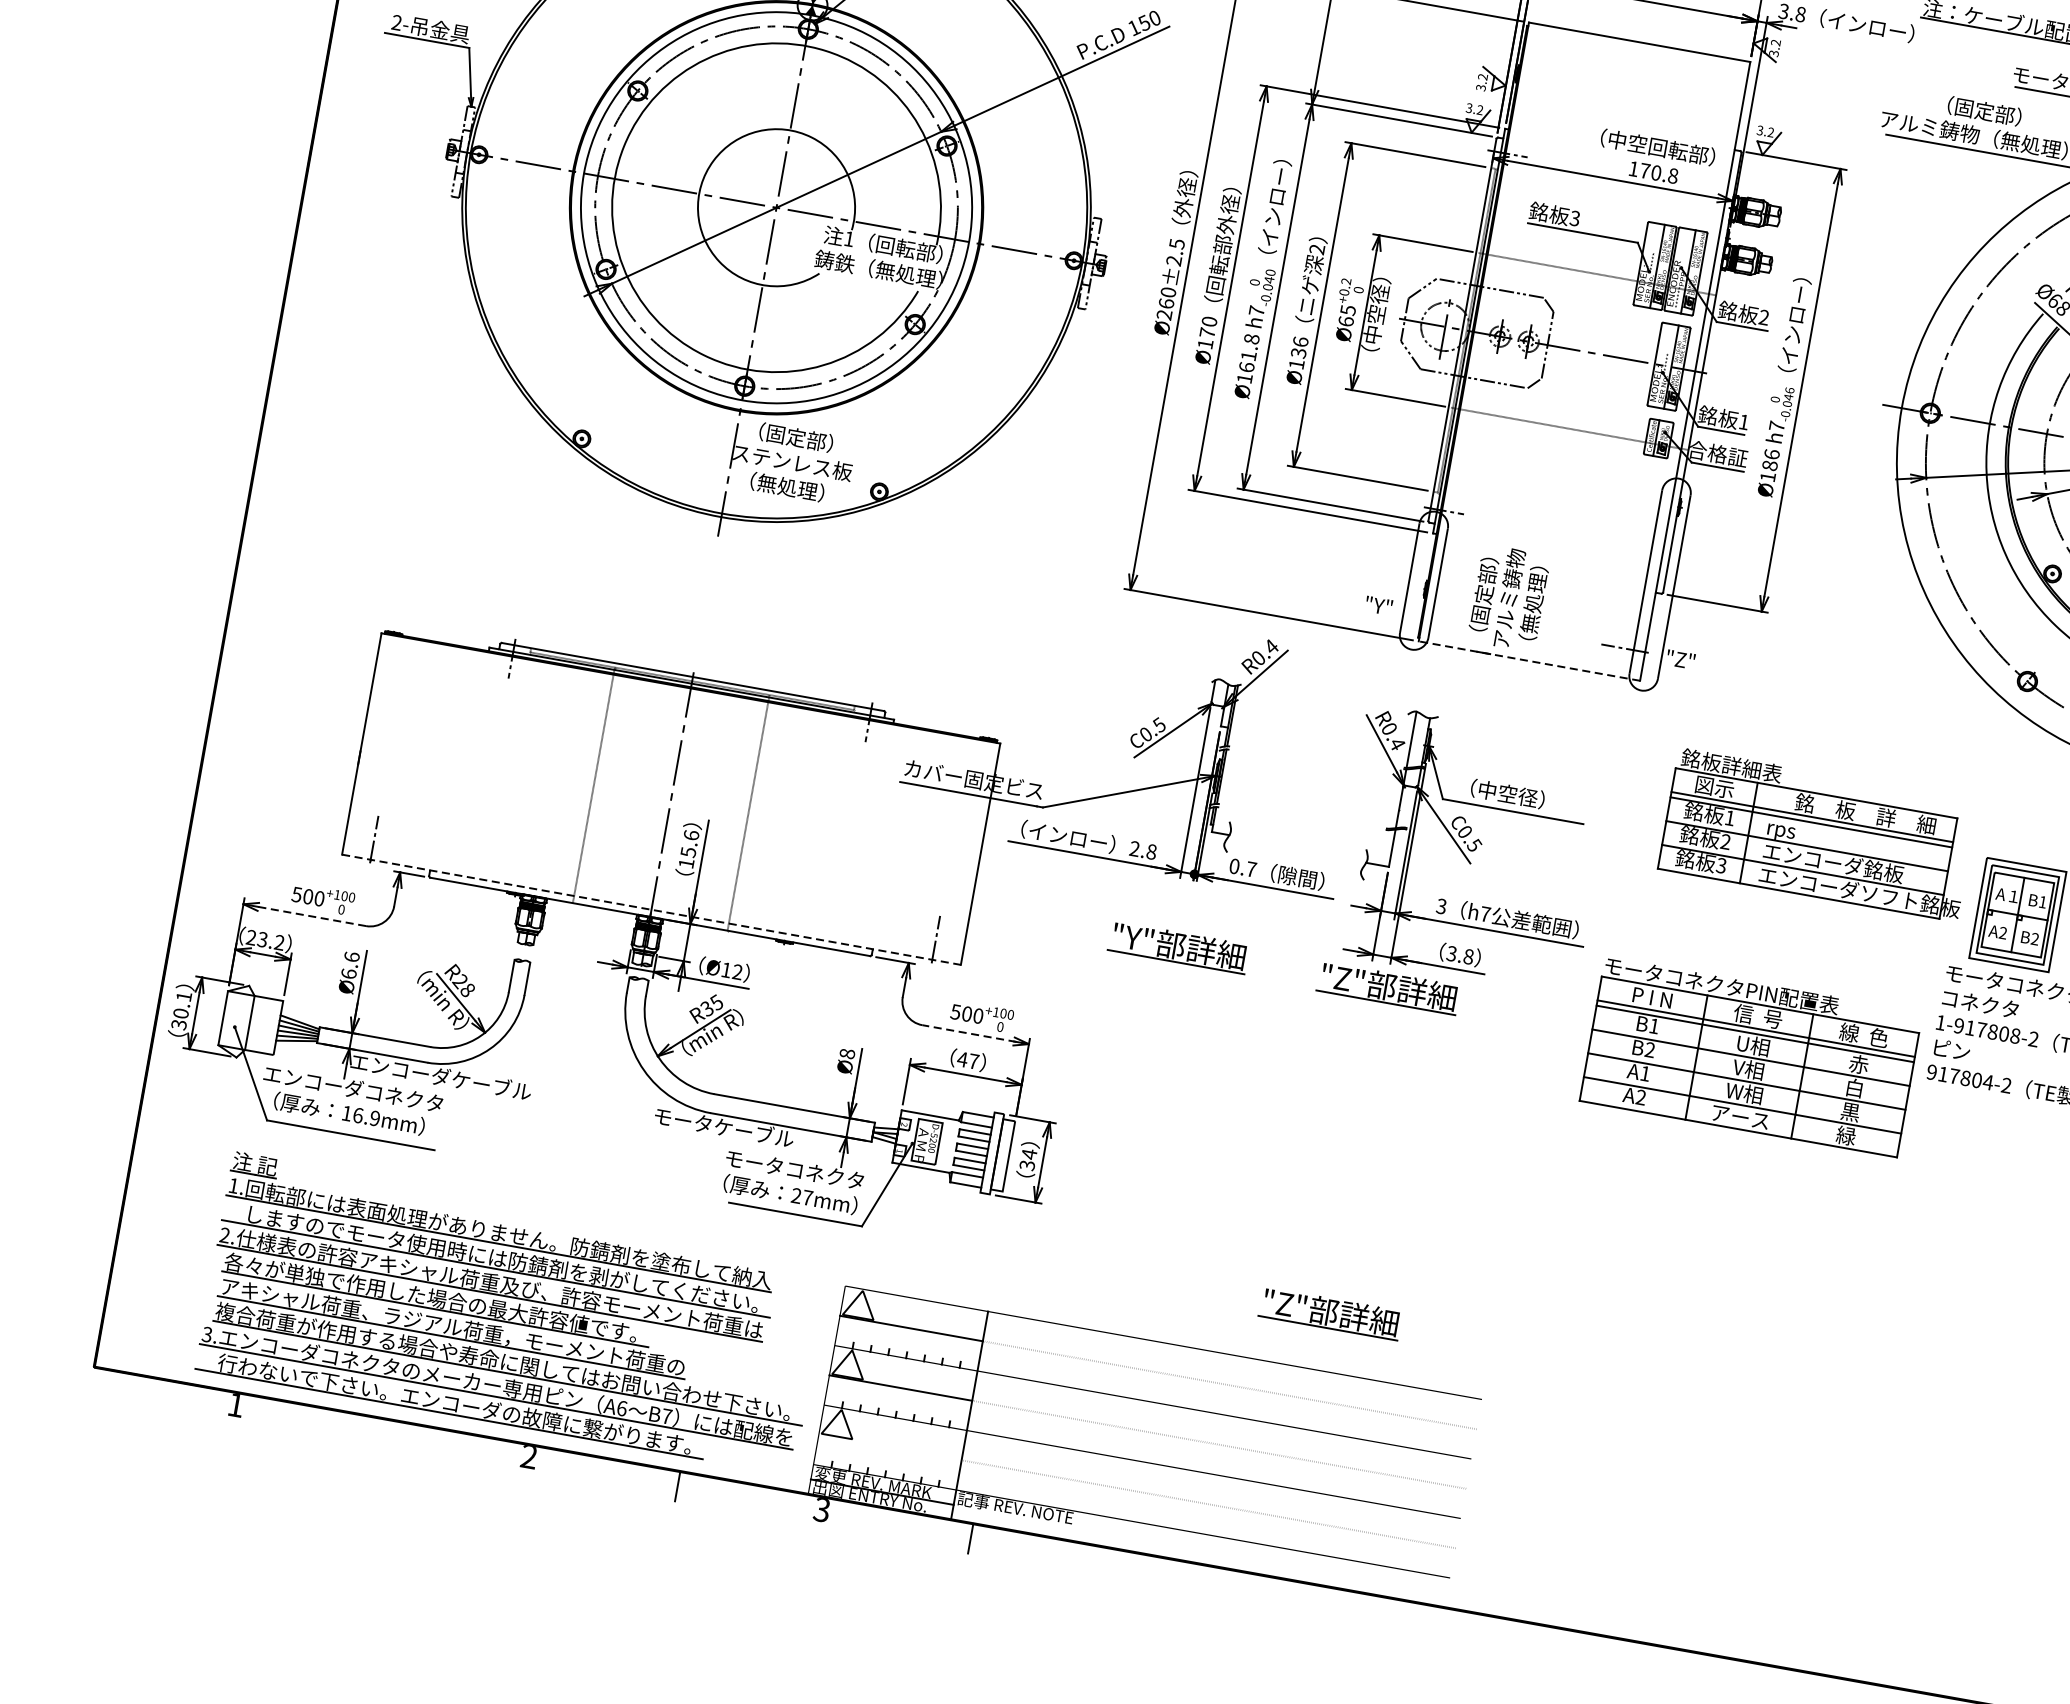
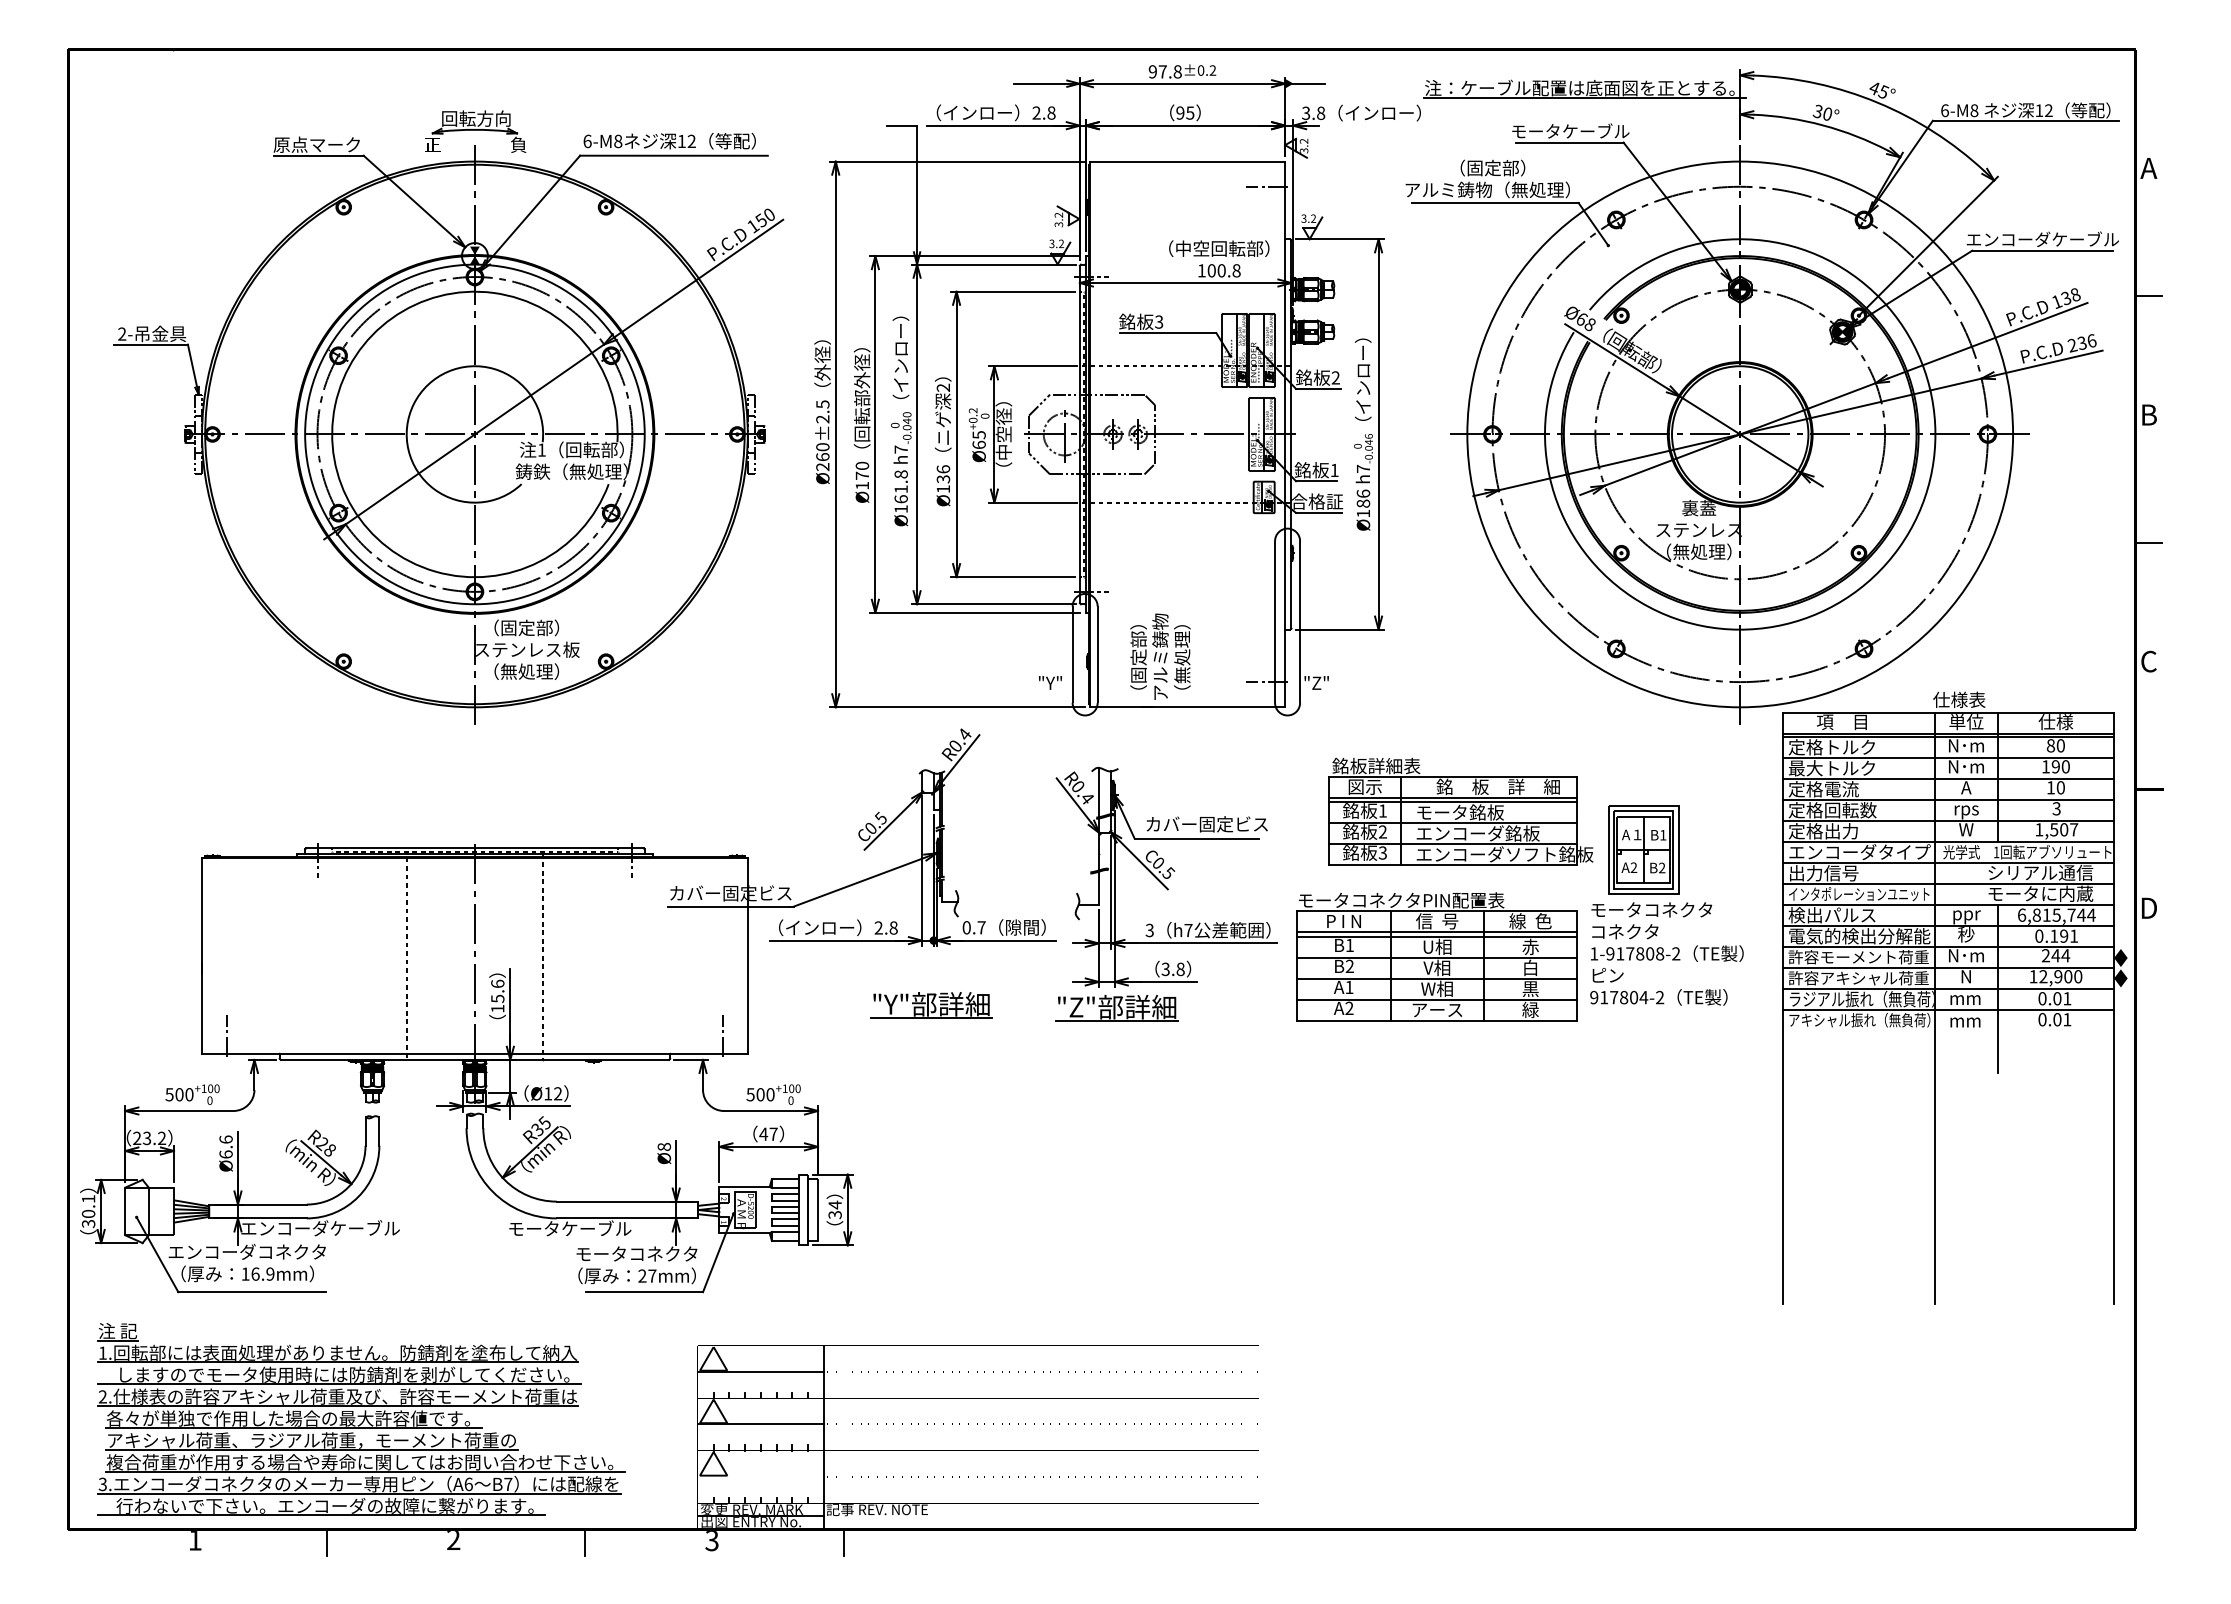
line: (1725, 86) -> (1267, 186), added
text: (1644, 170) -> (1211, 270), 170.8 -> 100.8
line: (1529, 661) -> (1187, 707), dashed -> solid
text: (1527, 797) -> (1206, 824), （中空径） -> カバー固定ビス
text: (1817, 835) -> (1460, 812), rps -> モータ銘板
line: (651, 909) -> (474, 1053), dashed -> solid
line: (311, 916) -> (185, 1111), dashed -> solid
line: (974, 1035) -> (770, 1111), dashed -> solid
part: (1750, 1056) -> (1436, 956), moved
part: (1330, 1312) -> (1116, 1294), removed
part: (513, 1313) -> (361, 1419), moved
line: (384, 1434) -> (326, 1542), added

